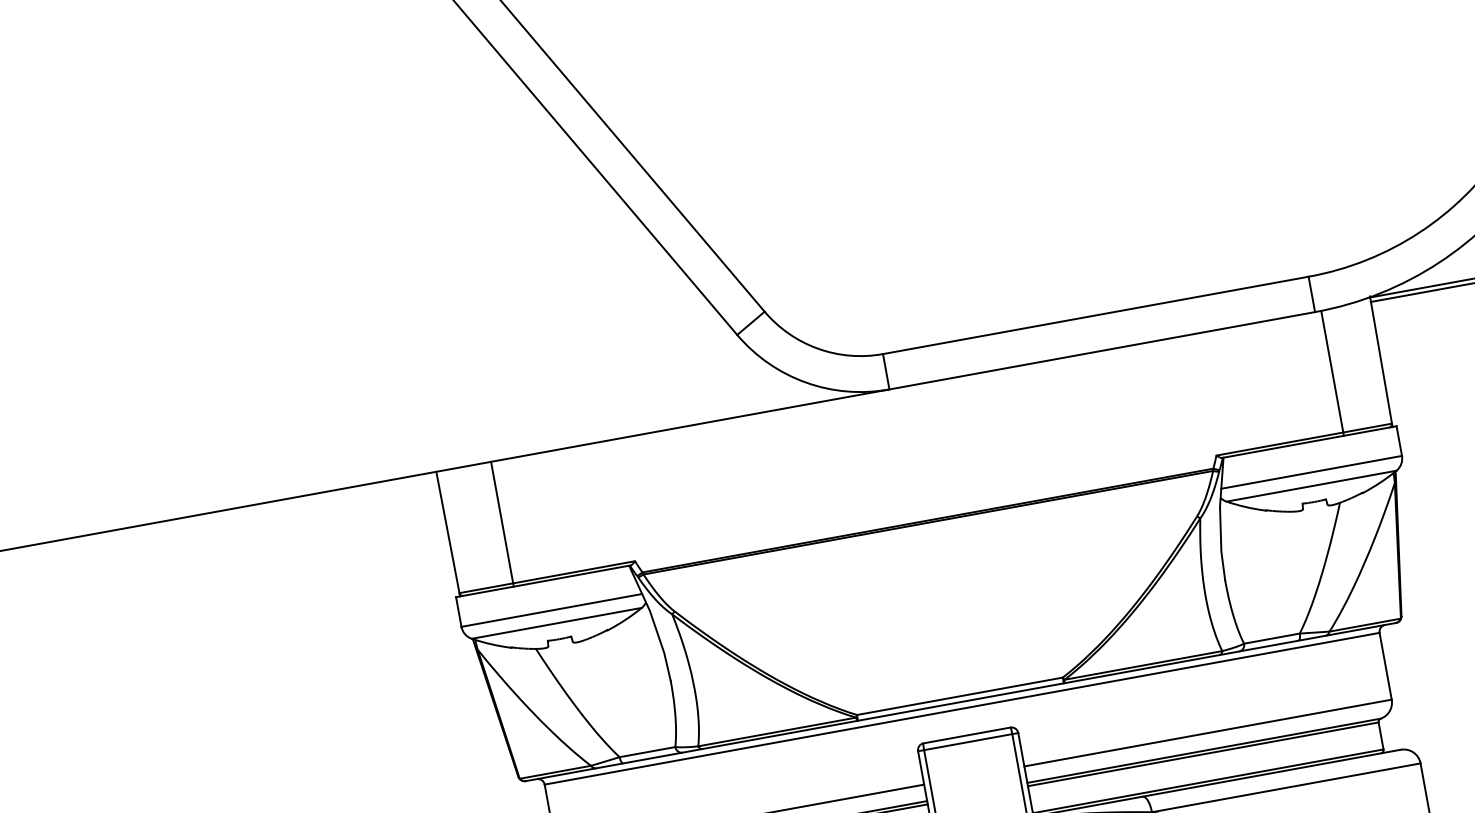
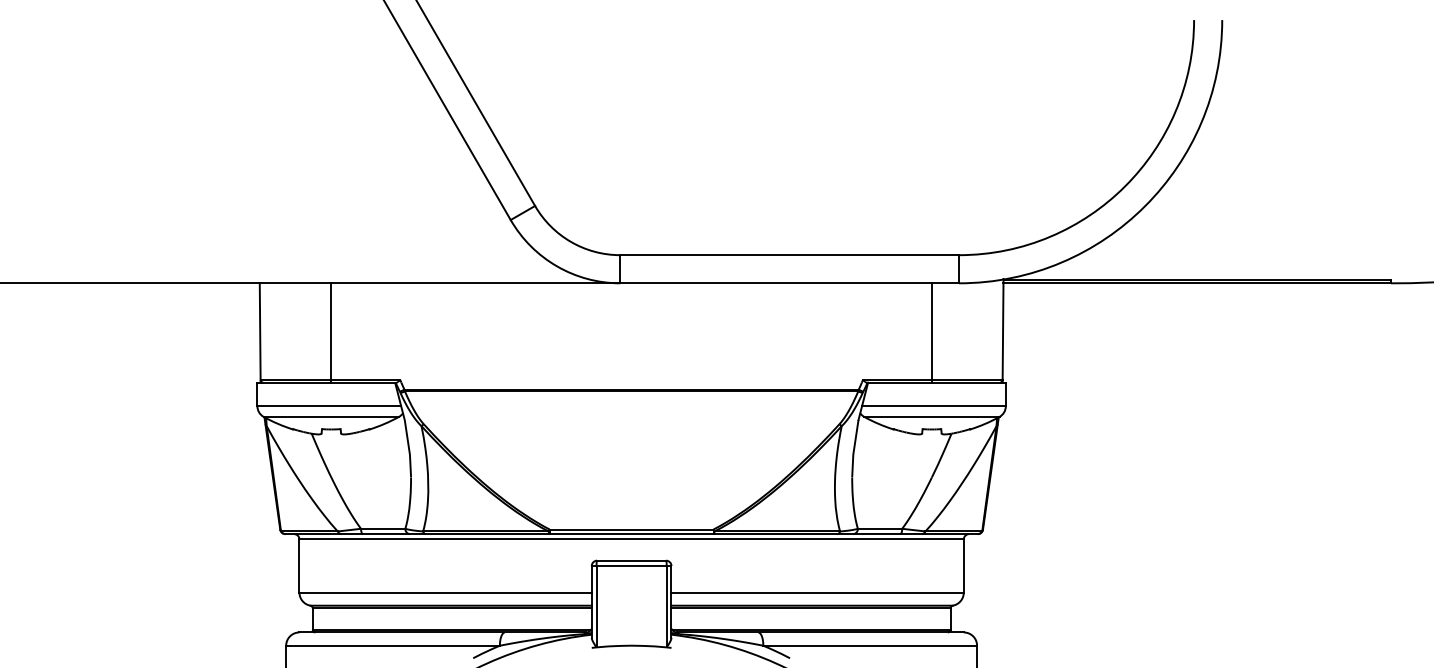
line: (1331, 372) -> (931, 332), moved
line: (502, 523) -> (331, 332), moved

